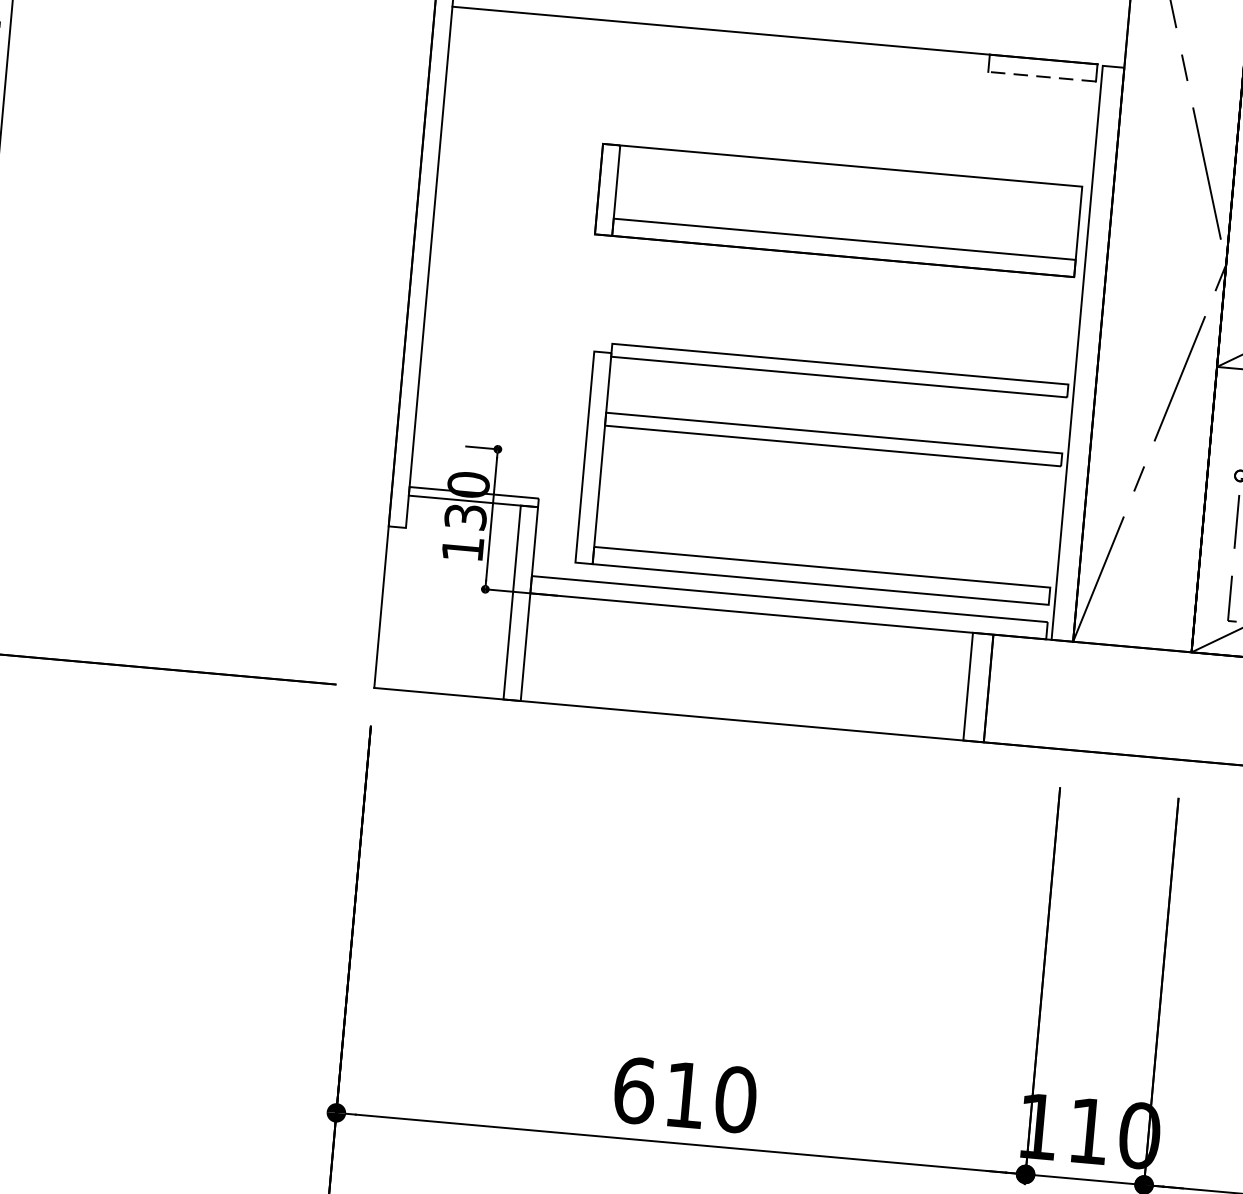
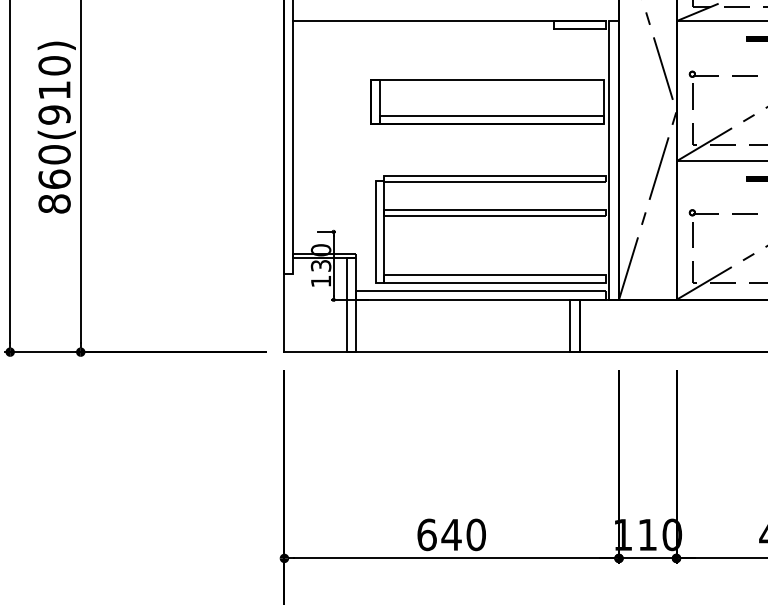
line: (1041, 77) -> (579, 29), dashed -> solid
text: (684, 1094) -> (451, 534), 610 -> 640

